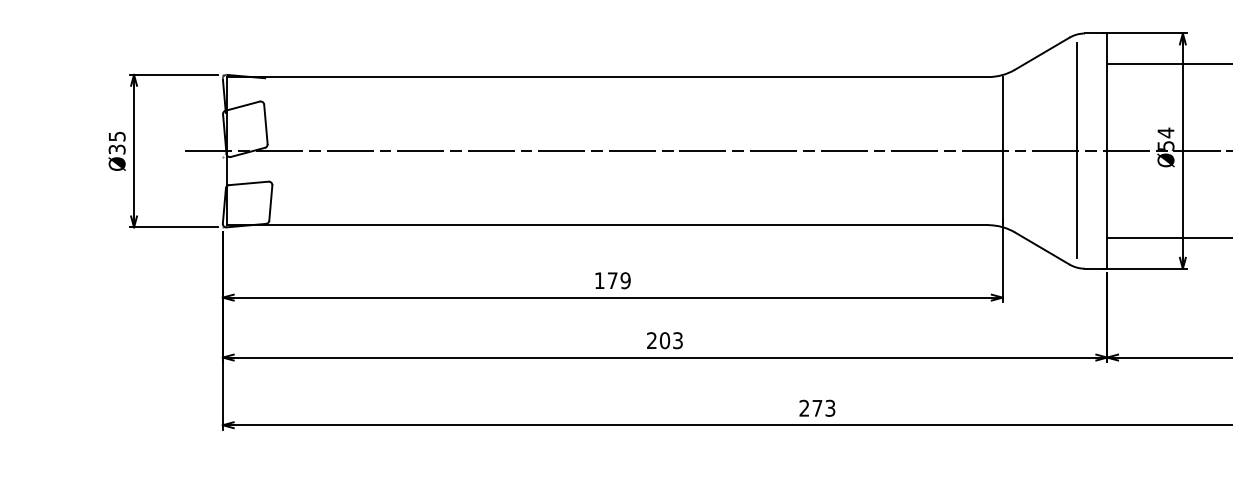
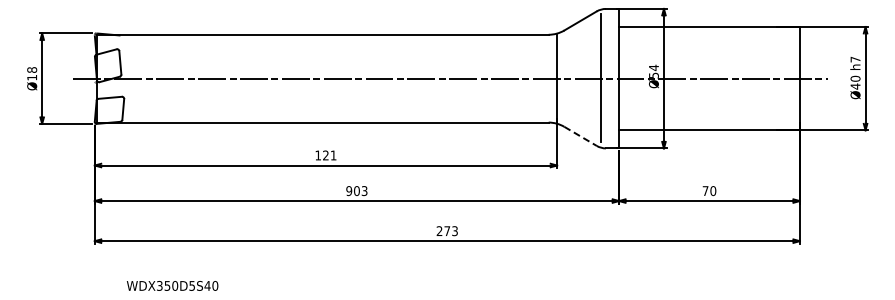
text: (117, 142) -> (32, 73), Ø35 -> Ø18
line: (1042, 248) -> (580, 136), solid -> dashed
text: (618, 280) -> (329, 155), 179 -> 121
text: (652, 341) -> (349, 191), 203 -> 903

